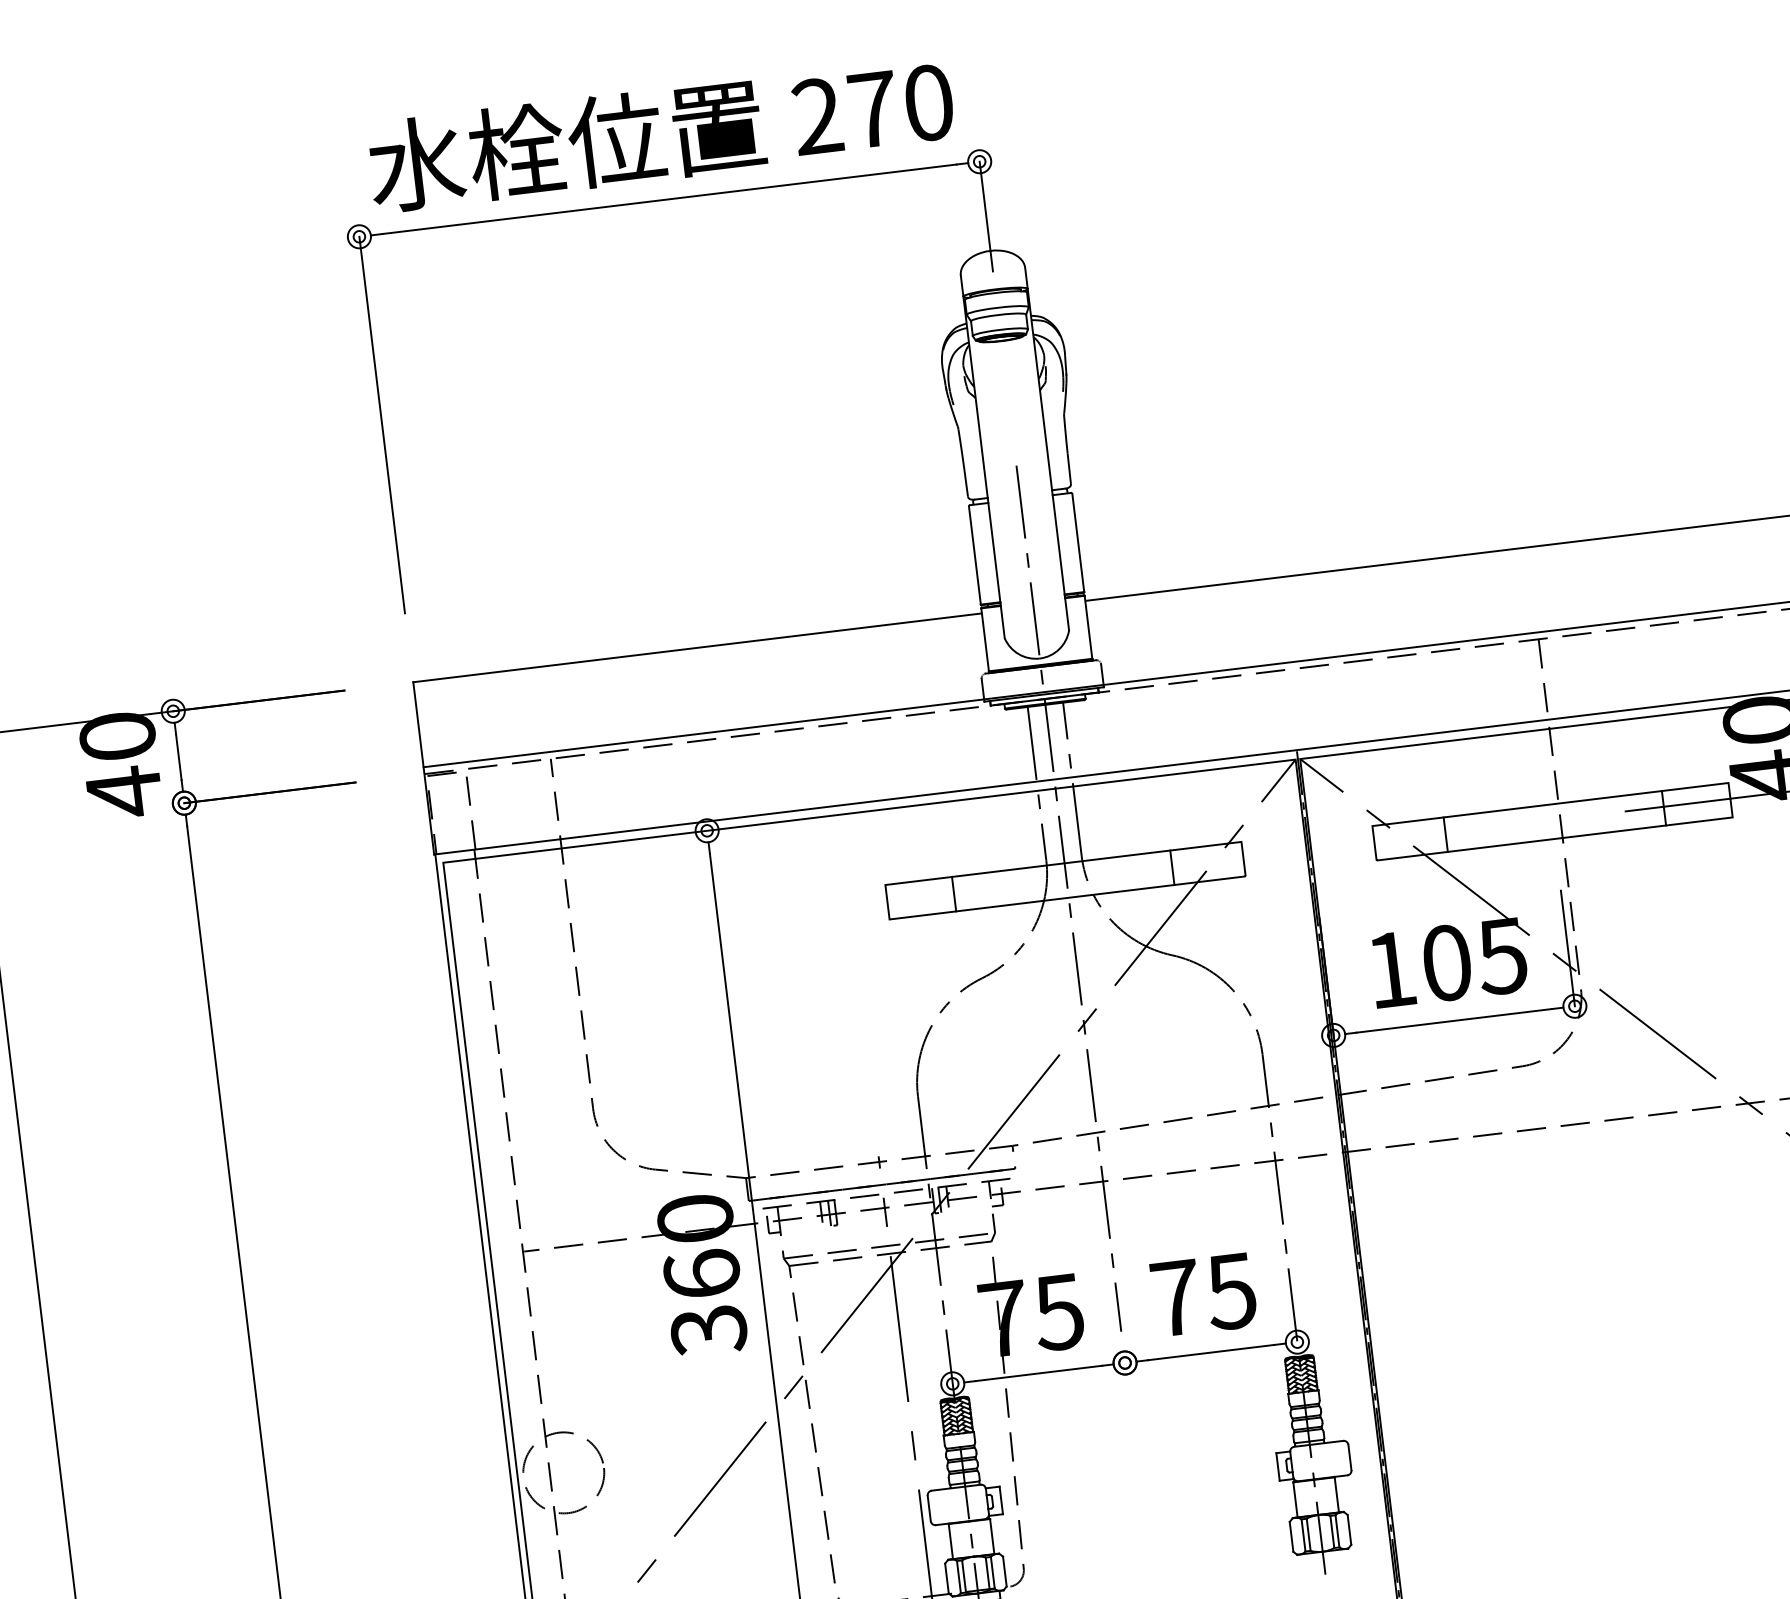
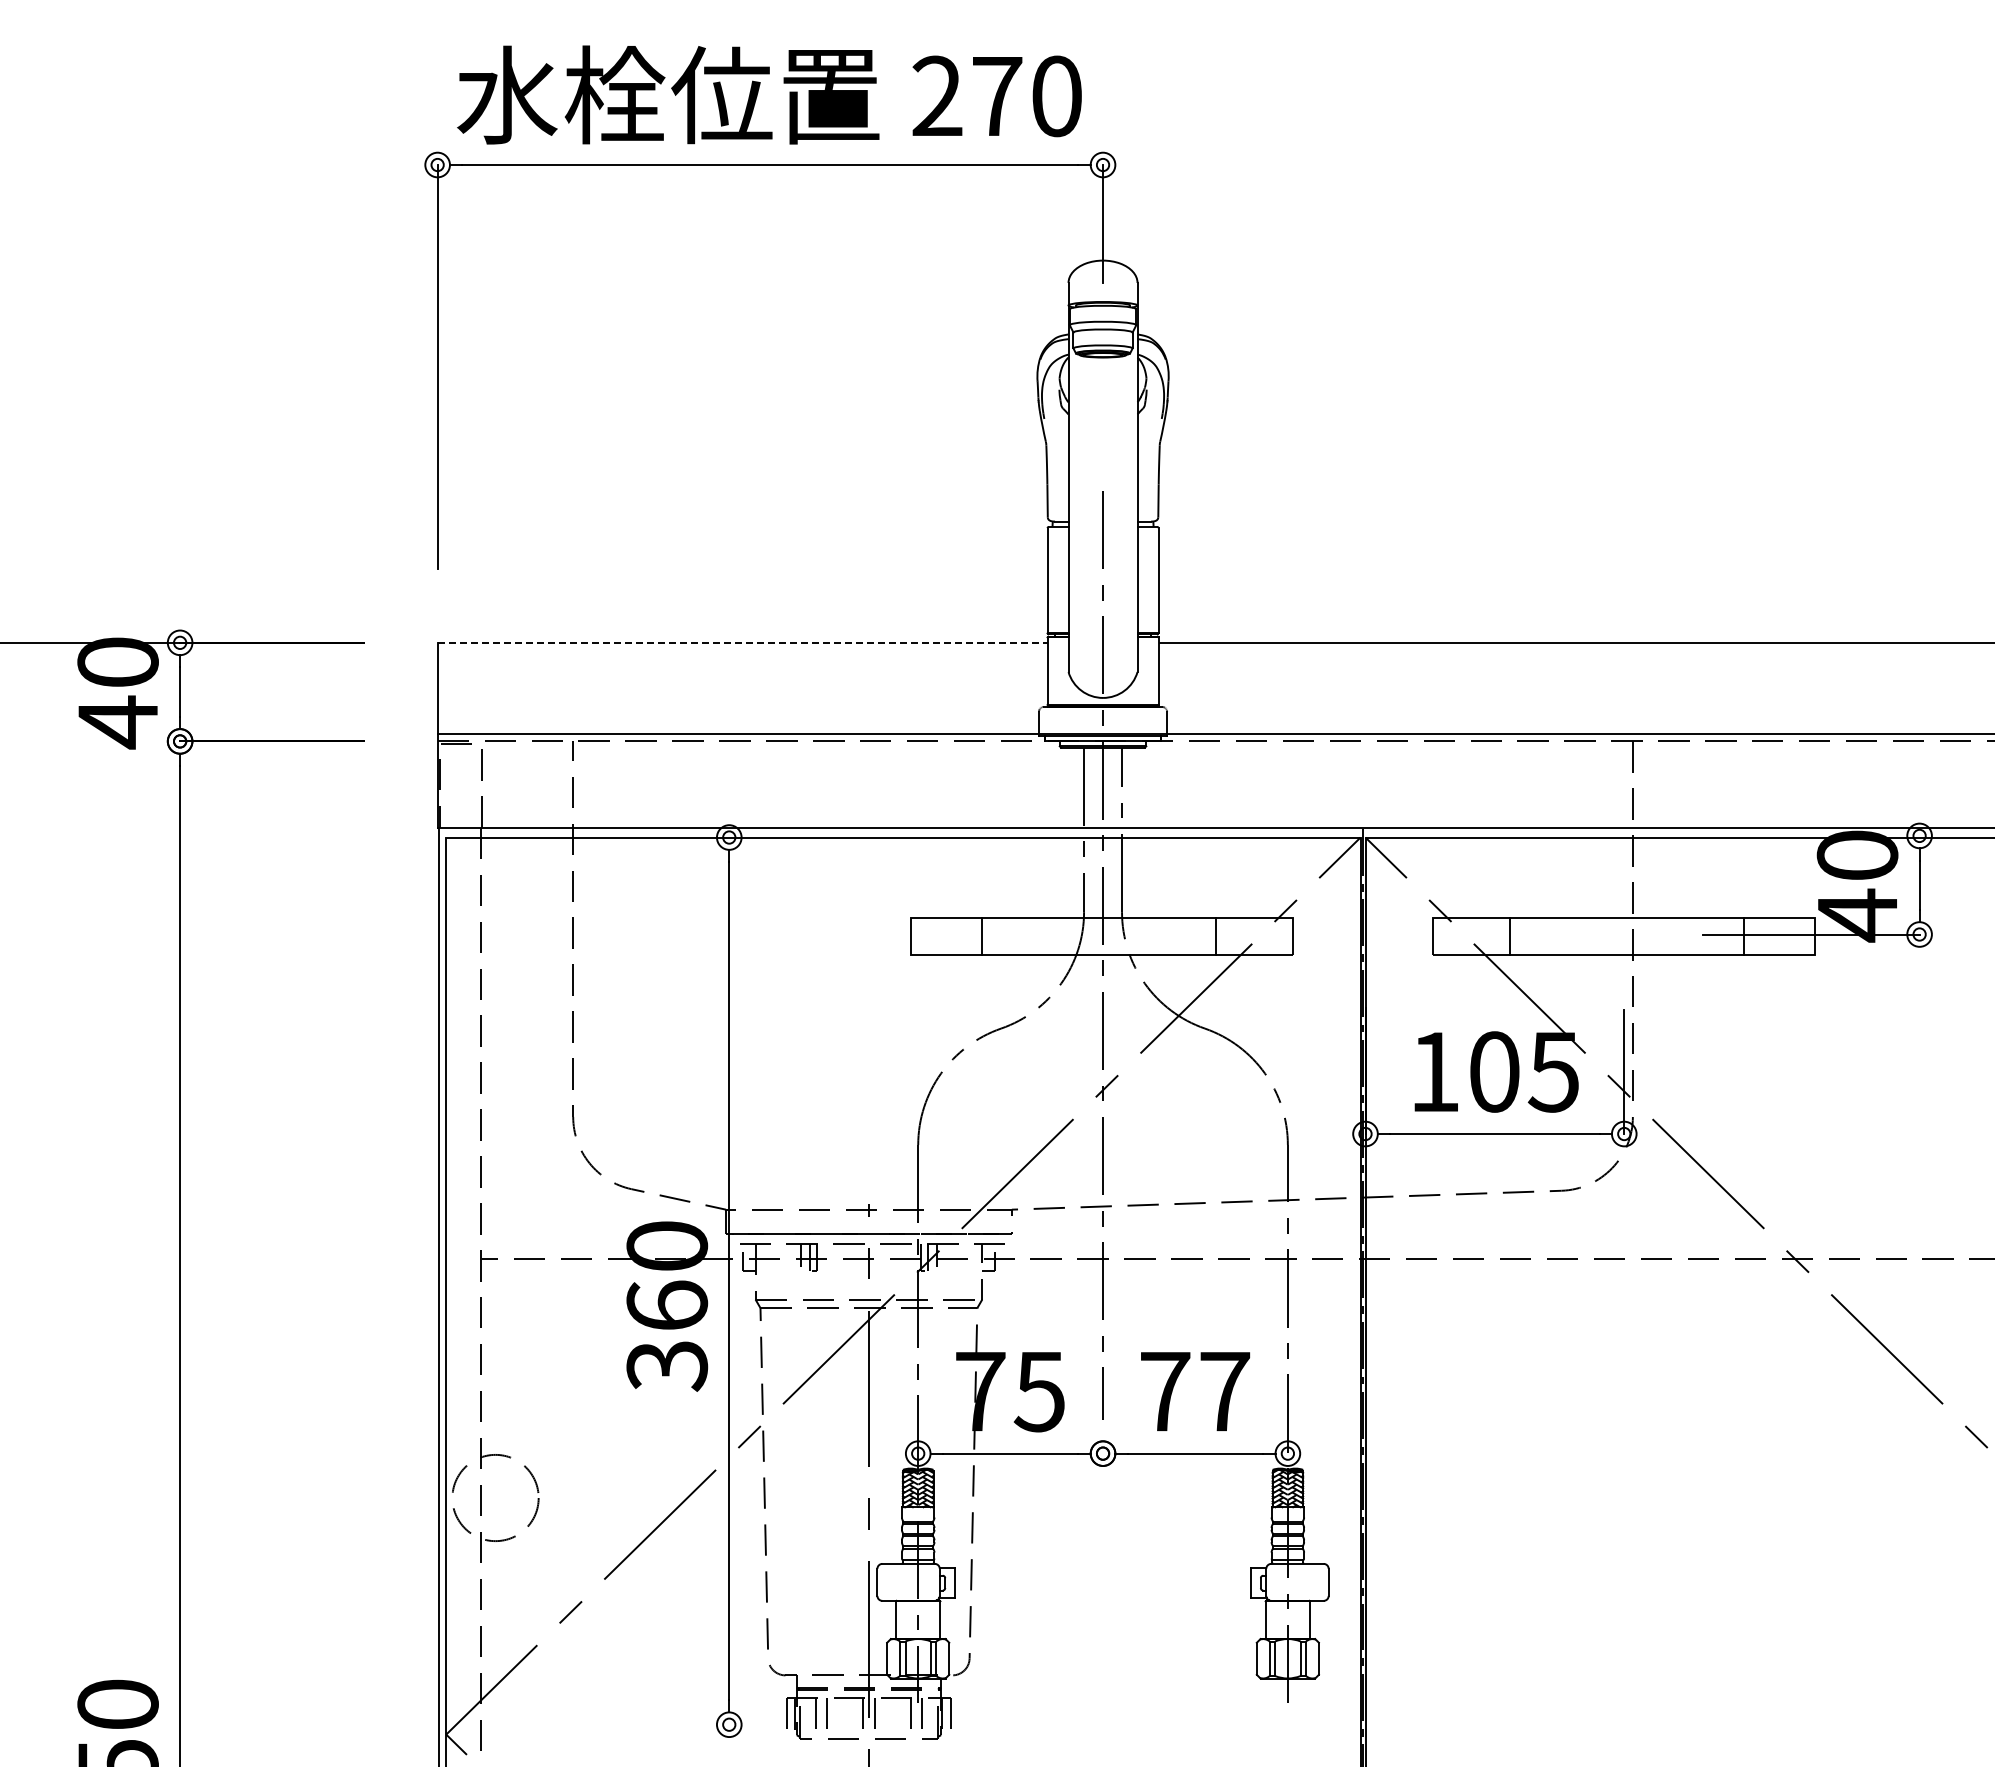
line: (697, 647) -> (742, 642), solid -> dashed
text: (1231, 1292) -> (1224, 1392), 75 -> 77

